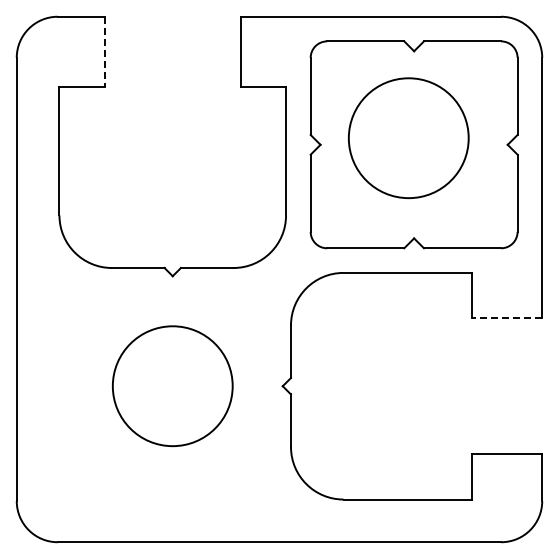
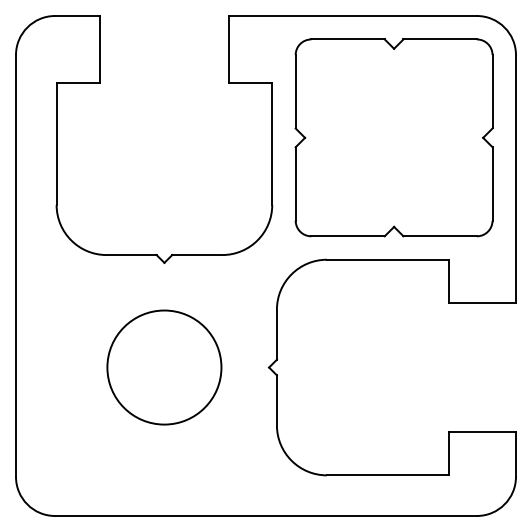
line: (104, 52) -> (99, 50), dashed -> solid
circle: (408, 138) -> (388, 131), removed
line: (506, 318) -> (481, 303), dashed -> solid

